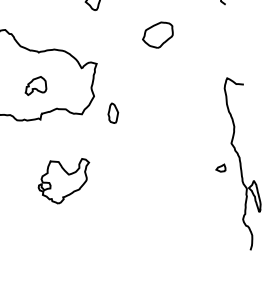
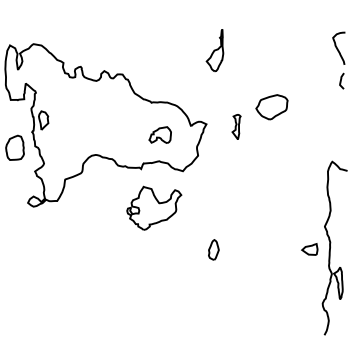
part: (126, 60) -> (236, 126), added
part: (34, 85) -> (159, 134), moved
part: (112, 113) -> (213, 249), moved
part: (220, 168) -> (309, 249), size x1.67
part: (64, 179) -> (154, 207), moved

